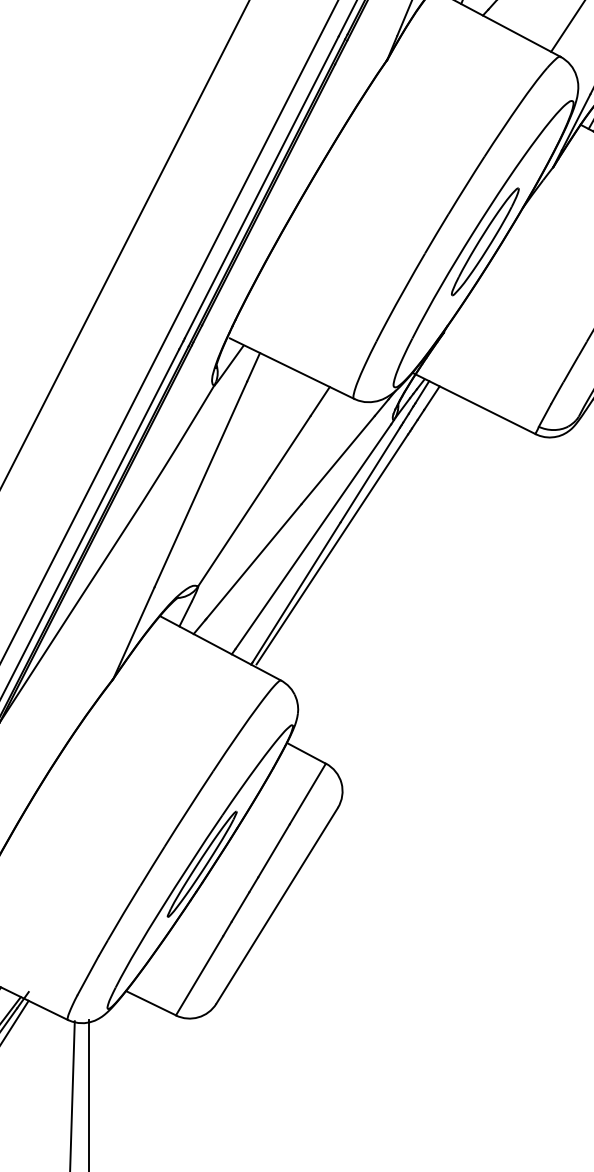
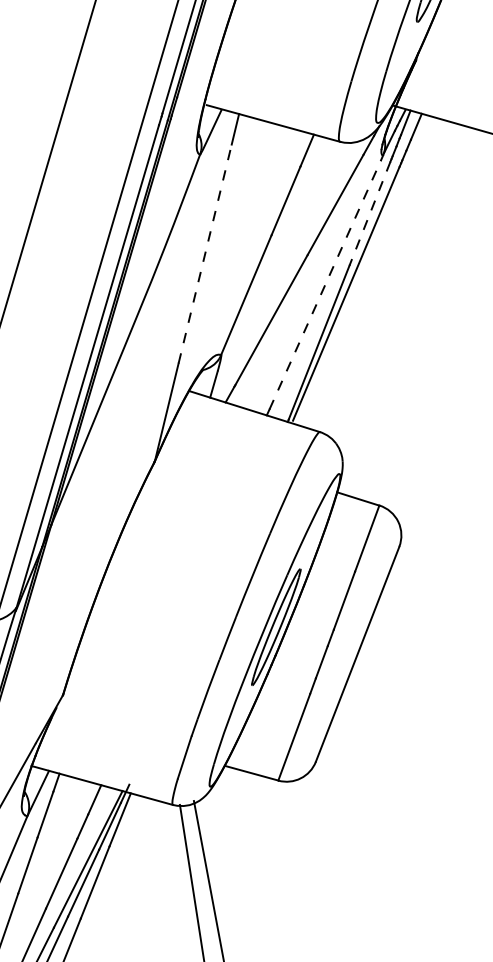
line: (370, 475) -> (370, 214), solid -> dashed
line: (200, 484) -> (204, 254), solid -> dashed
line: (313, 536) -> (325, 284), solid -> dashed

